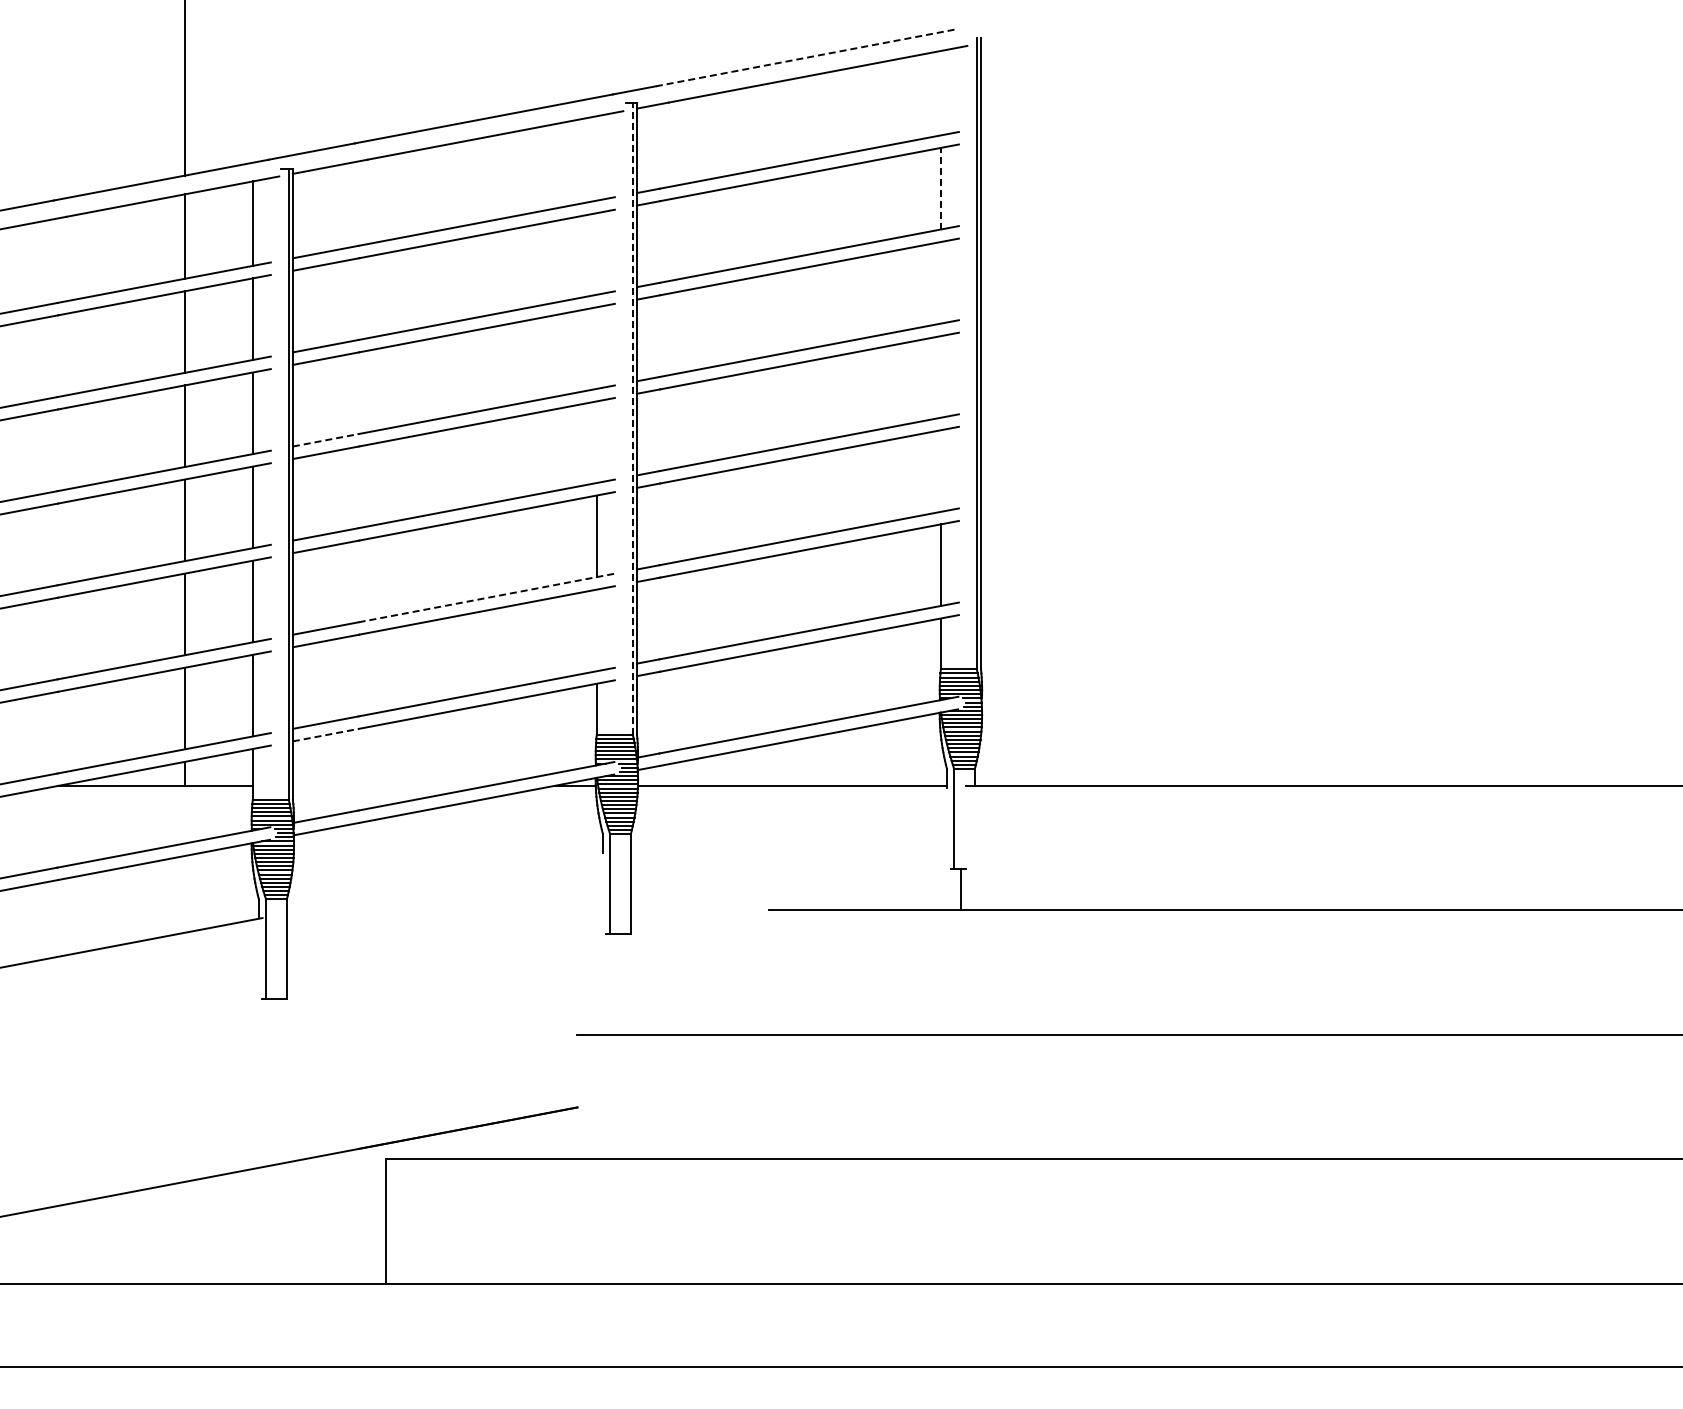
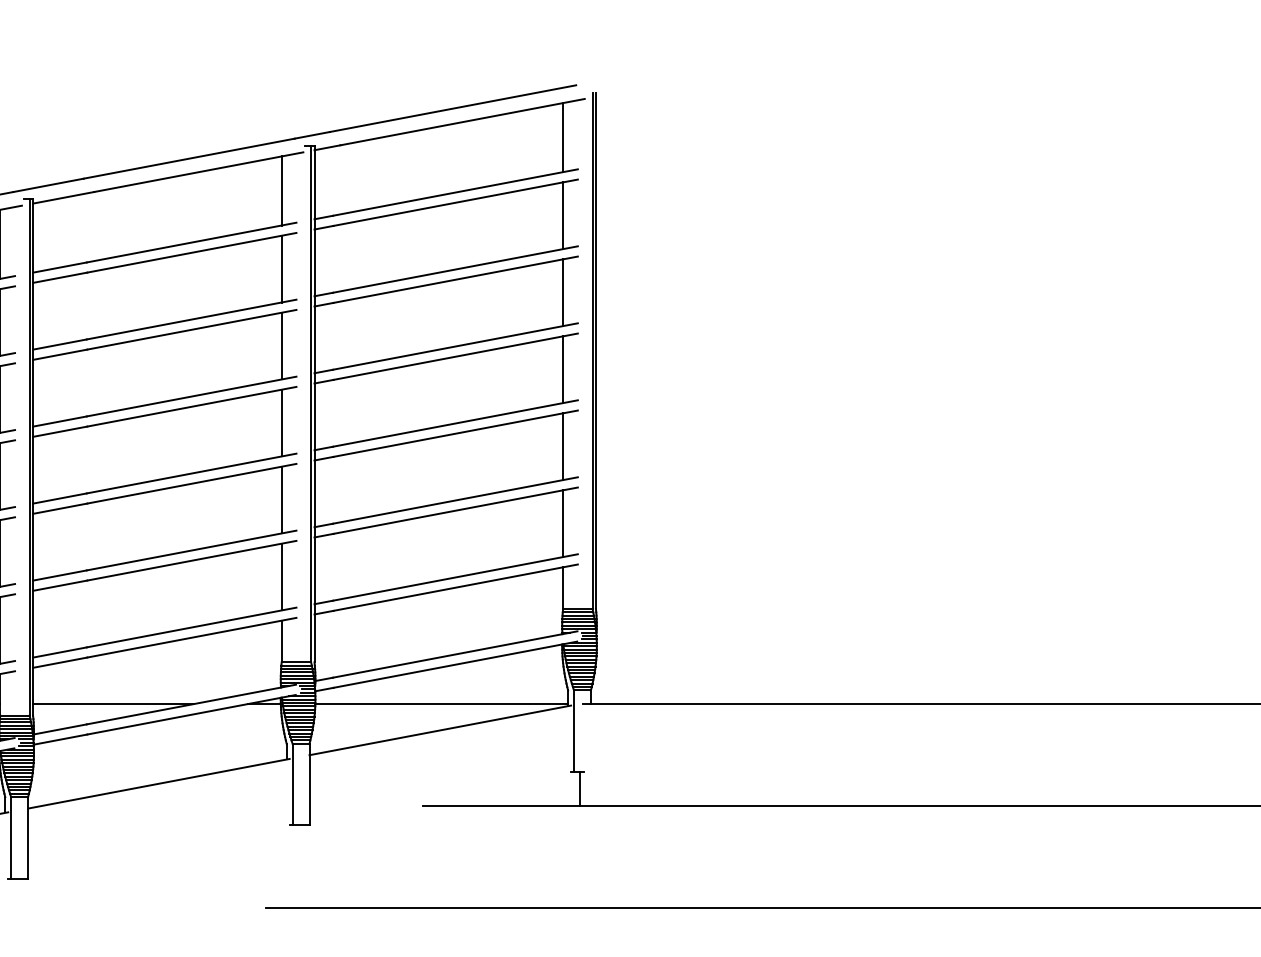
line: (806, 57) -> (453, 108), dashed -> solid
line: (940, 92) -> (562, 137), added
line: (596, 158) -> (281, 191), added
line: (940, 188) -> (562, 215), dashed -> solid
line: (596, 253) -> (281, 268), added
line: (940, 282) -> (562, 292), added
line: (596, 347) -> (281, 345), added
line: (940, 376) -> (562, 369), added
line: (632, 419) -> (310, 404), dashed -> solid
line: (326, 440) -> (60, 421), dashed -> solid
line: (596, 442) -> (281, 423), added
line: (940, 470) -> (562, 446), added
line: (487, 597) -> (192, 550), dashed -> solid
line: (596, 630) -> (281, 577), added
line: (326, 735) -> (60, 663), dashed -> solid
line: (391, 785) -> (113, 703), added
line: (790, 817) -> (440, 730), added
line: (446, 882) -> (158, 783), added

